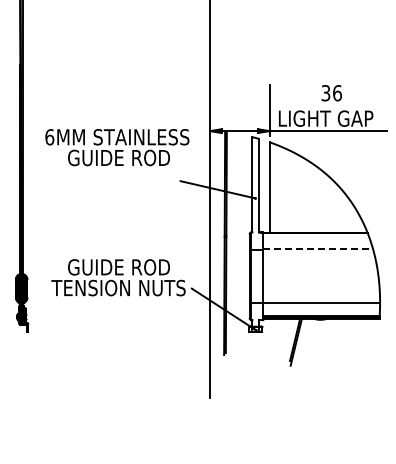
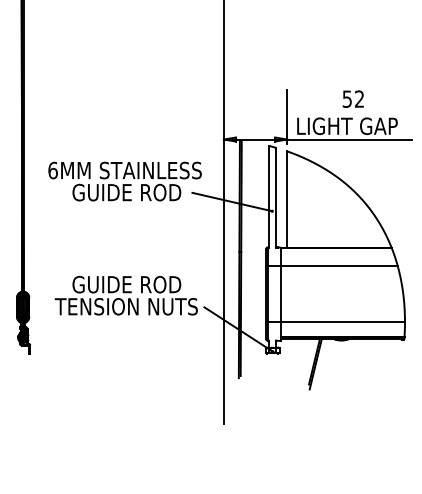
text: (332, 93) -> (354, 99), 36 -> 52
text: (117, 147) -> (125, 181), moved
line: (318, 249) -> (339, 265), dashed -> solid

